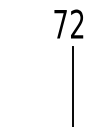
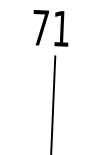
text: (77, 23) -> (61, 27), 72 -> 71

